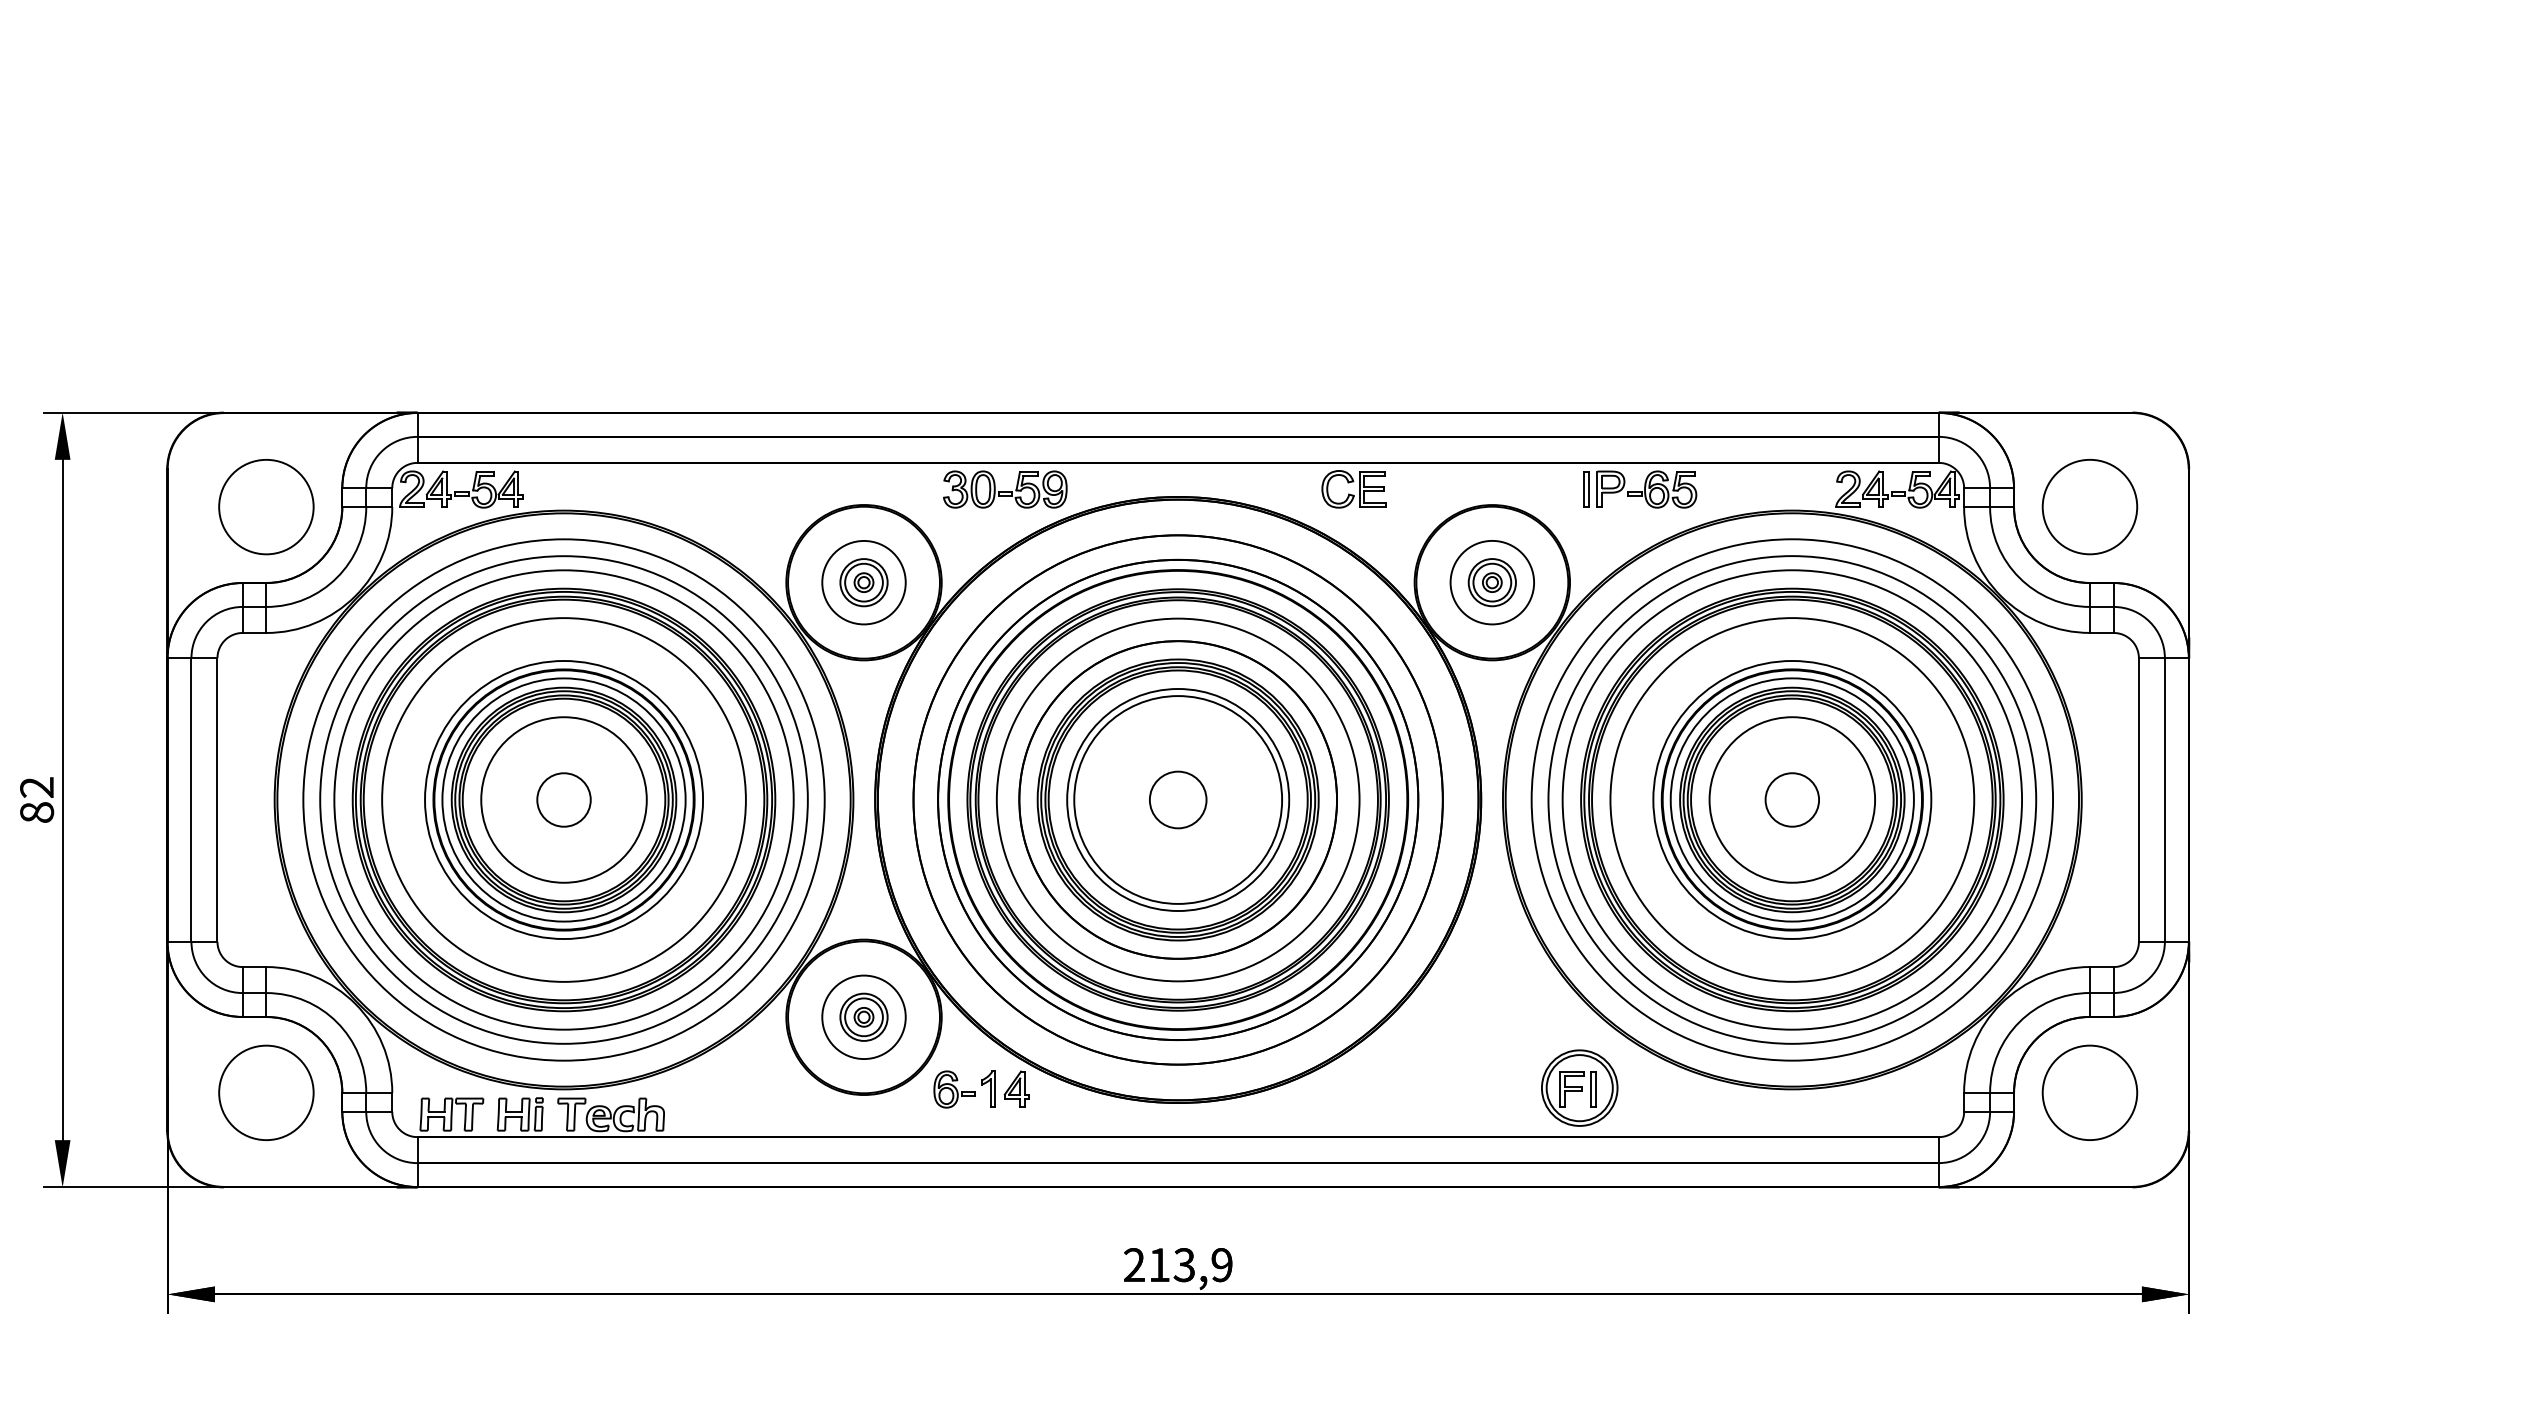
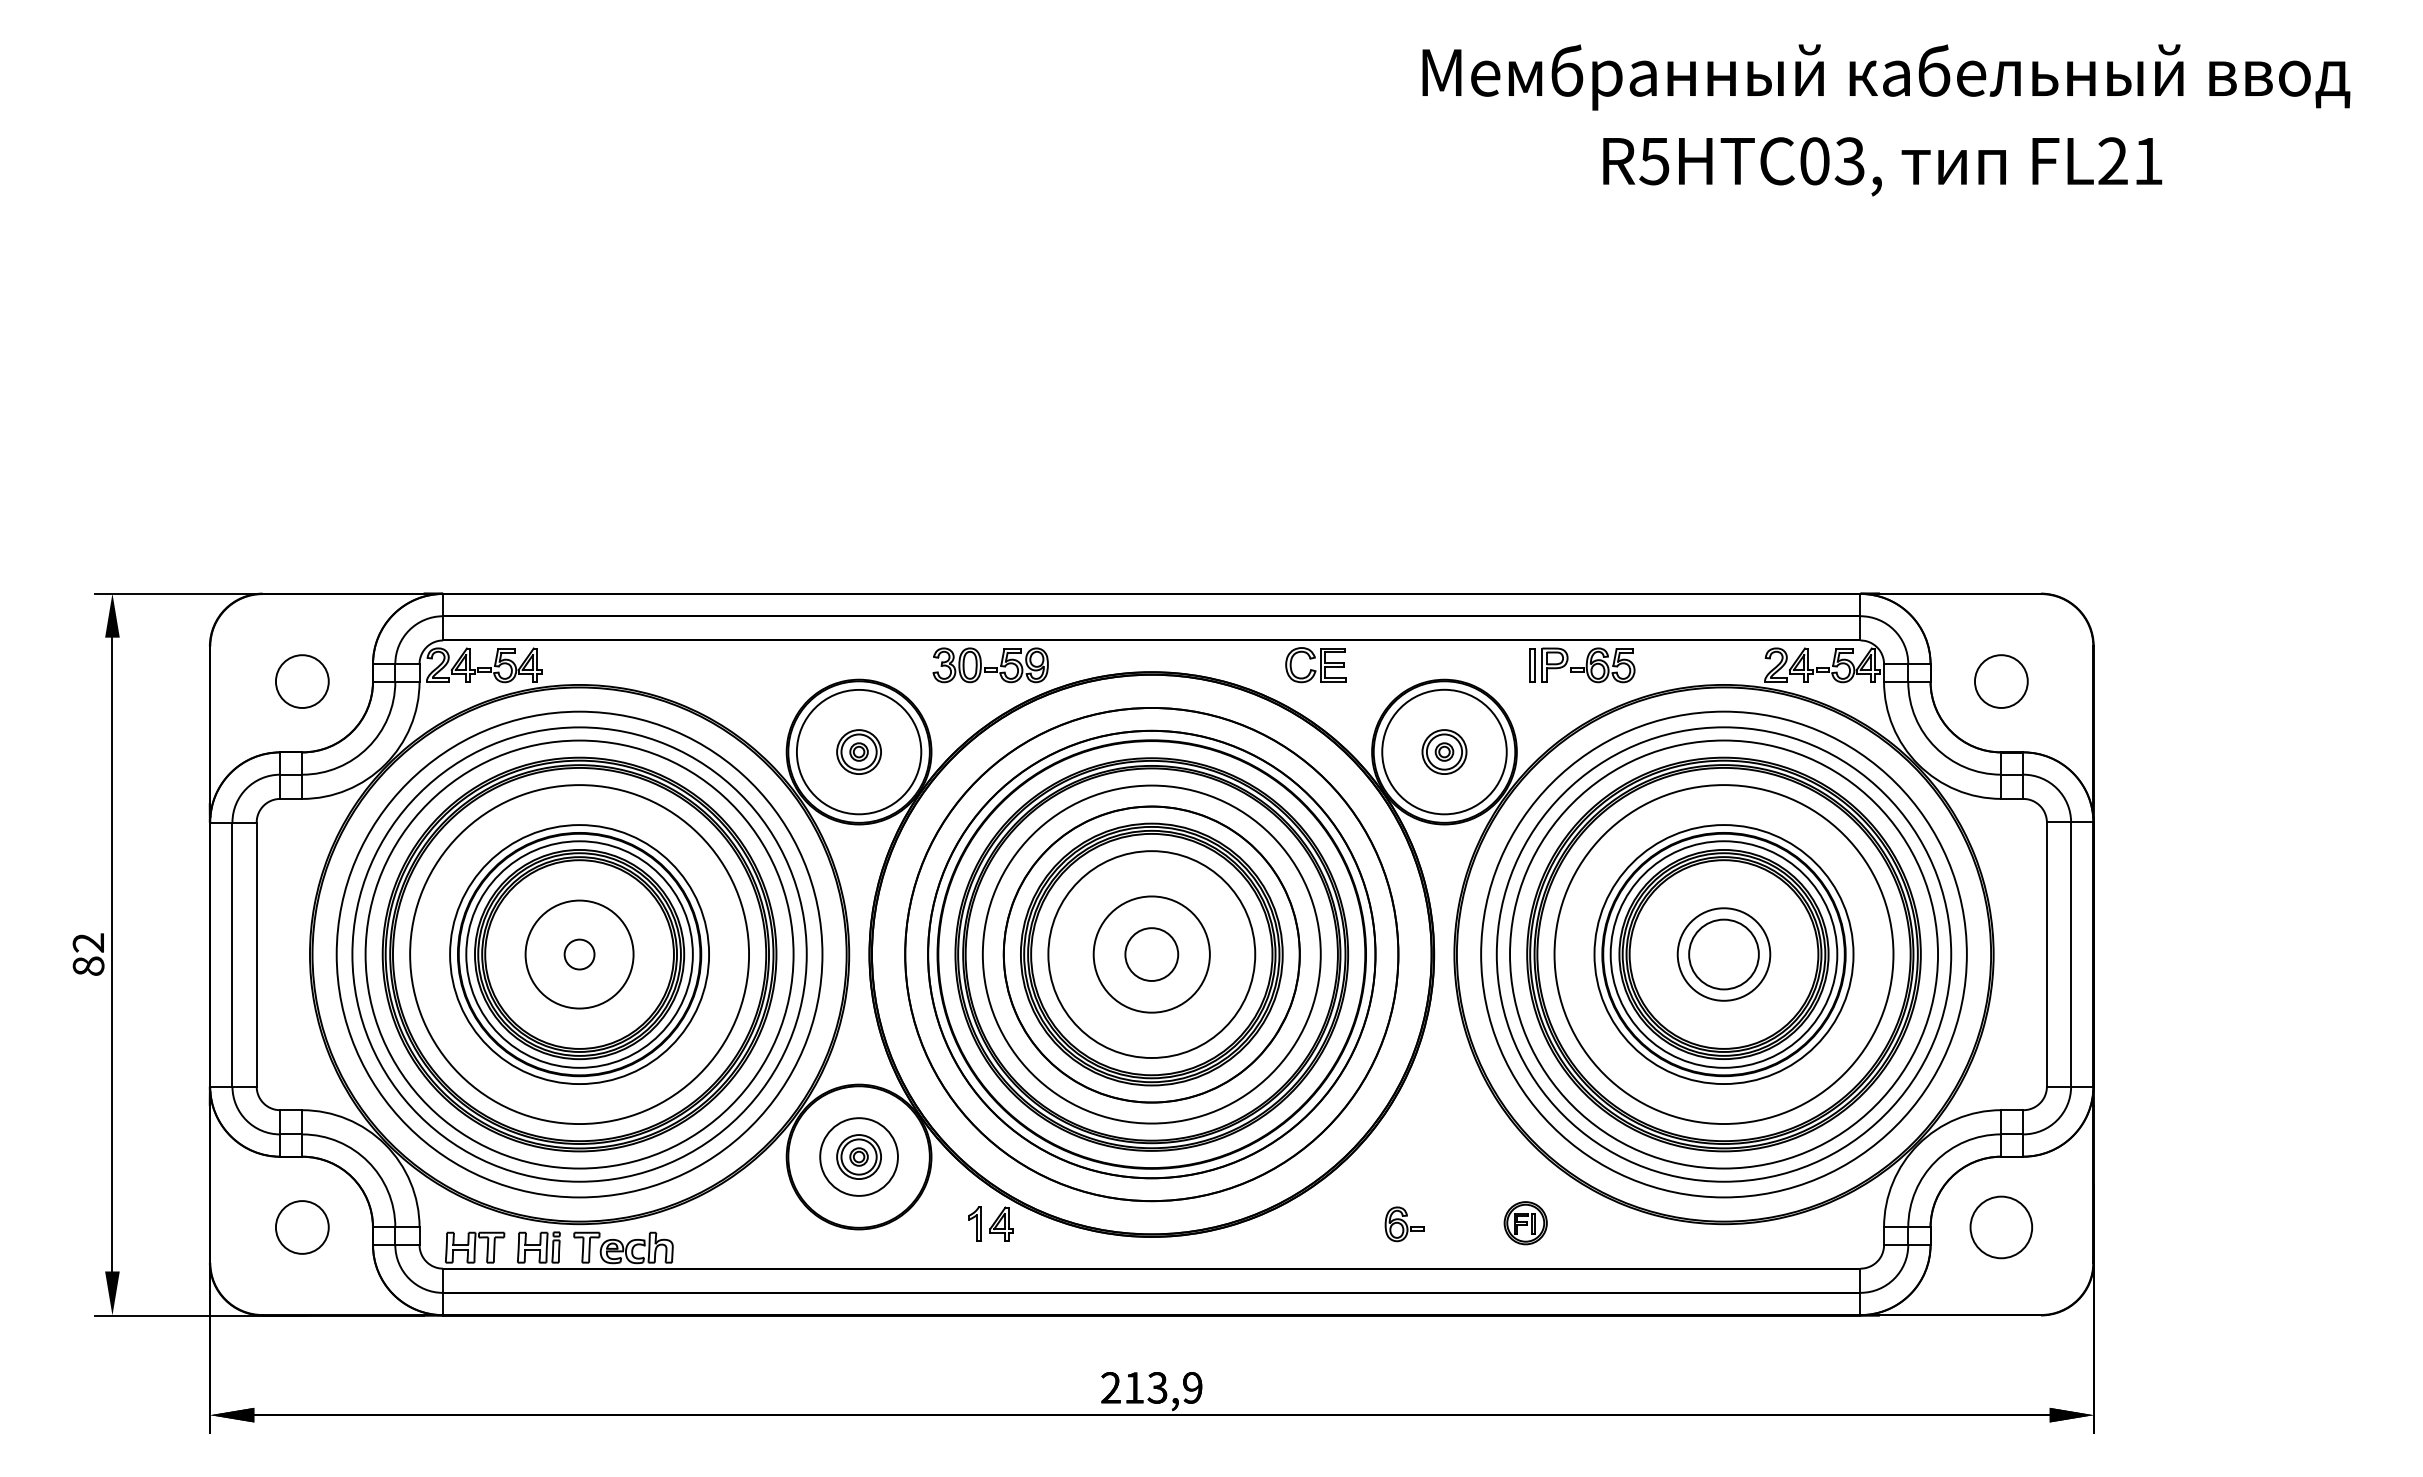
circle: (266, 506) -> (302, 681), size x0.6
circle: (2090, 506) -> (2001, 681), size x0.6
circle: (863, 582) -> (858, 751), size x1.6
circle: (1492, 582) -> (1444, 751), size x1.6
circle: (563, 799) -> (579, 954), size x0.6
circle: (563, 799) -> (579, 954), size x0.7
circle: (1177, 799) -> (1151, 954), size x0.6
circle: (1791, 799) -> (1723, 954), size x0.6
circle: (1791, 799) -> (1723, 954), size x1.4
part: (1579, 1088) -> (1525, 1223), size x0.6
part: (954, 1089) -> (1404, 1224), moved
circle: (266, 1092) -> (302, 1227), size x0.6
circle: (2090, 1092) -> (2001, 1227), size x0.7

